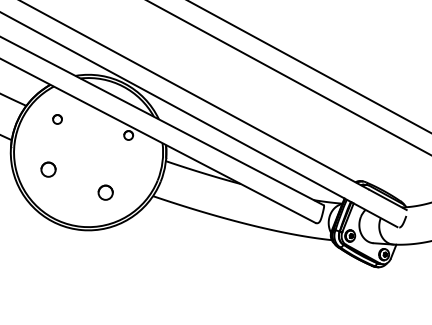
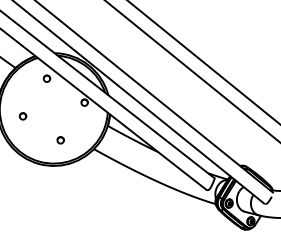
circle: (57, 119) -> (46, 78), moved
circle: (48, 169) -> (23, 116), size x0.62
part: (105, 192) -> (60, 140), size x0.62

